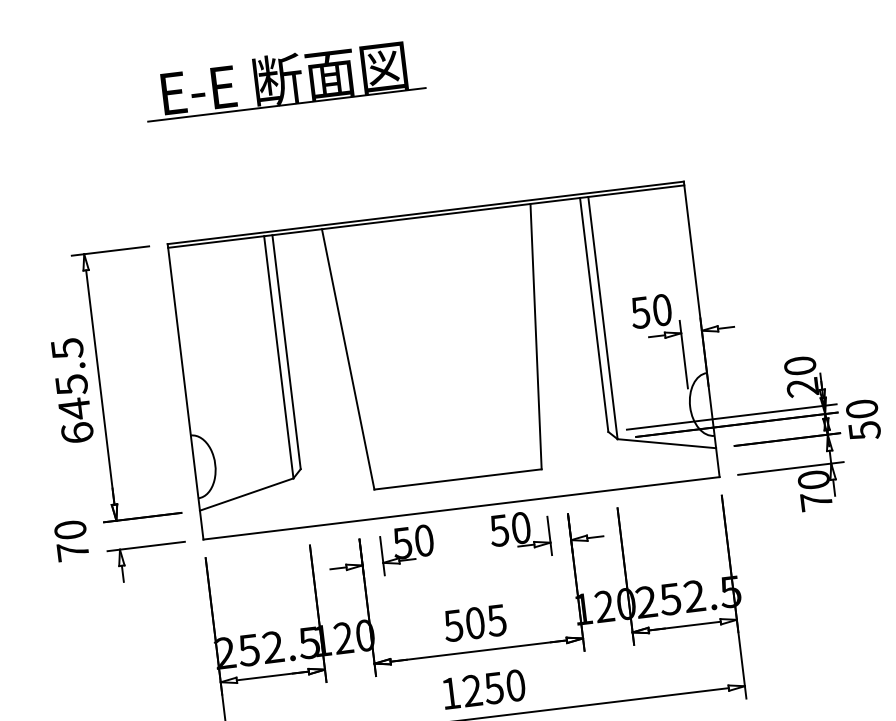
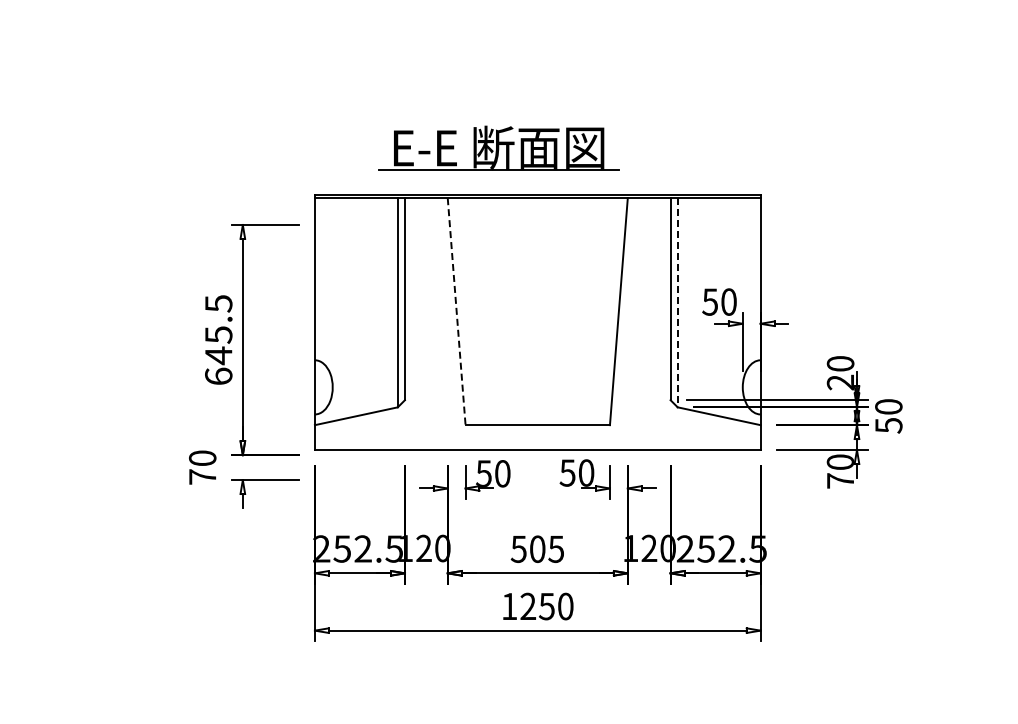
part: (283, 79) -> (498, 147), moved
line: (602, 317) -> (677, 302), solid -> dashed
line: (347, 359) -> (456, 311), solid -> dashed
part: (105, 417) -> (244, 366), moved

